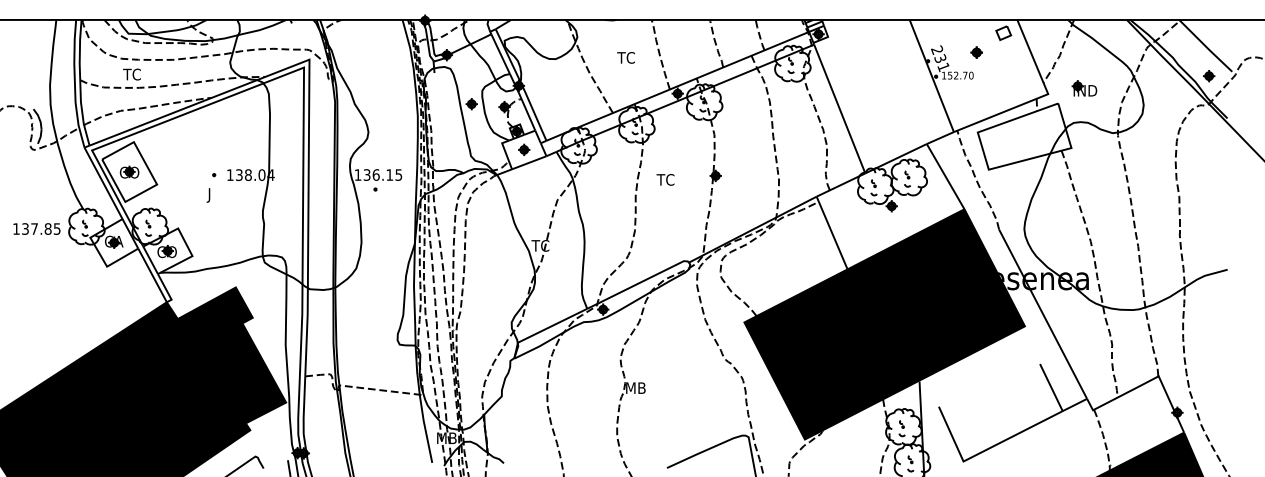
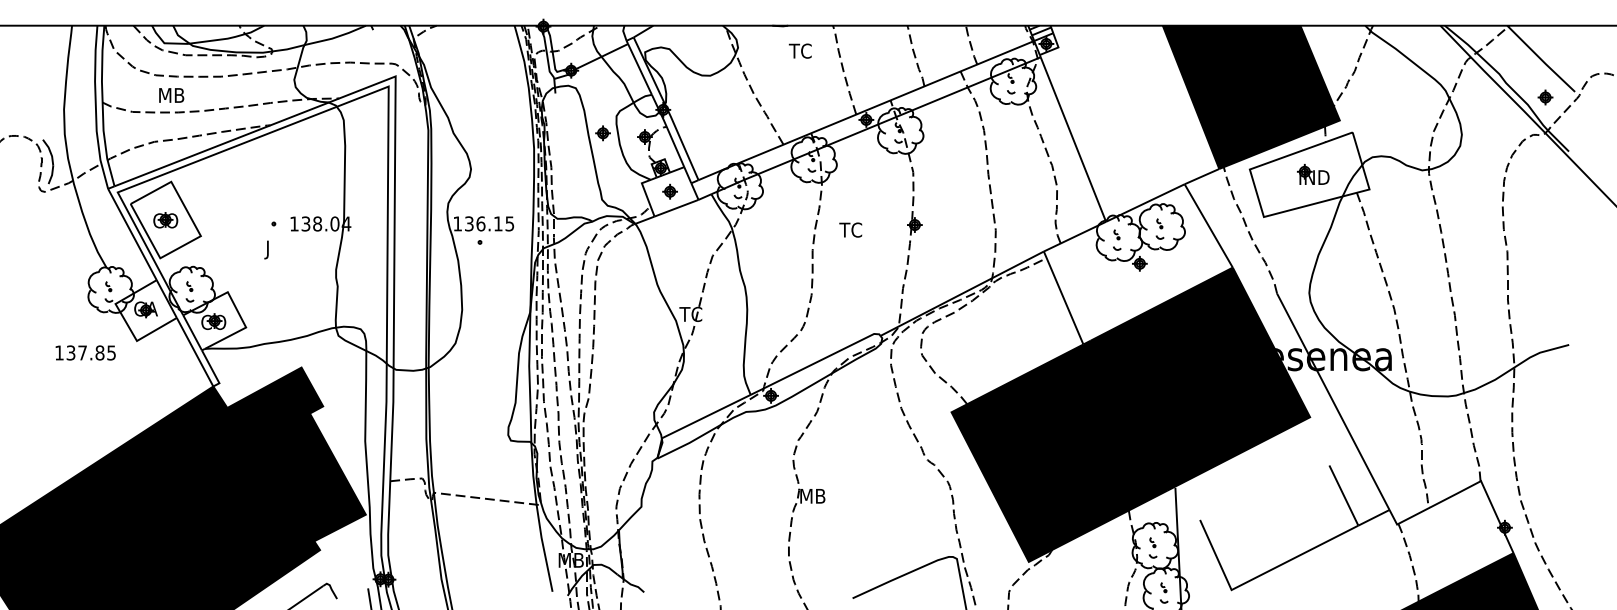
text: (625, 57) -> (799, 50), moved
text: (133, 74) -> (170, 95), TC -> MB
fill: (978, 75) -> (1250, 96), added
part: (1084, 88) -> (1313, 174), moved
text: (36, 228) -> (85, 352), moved

